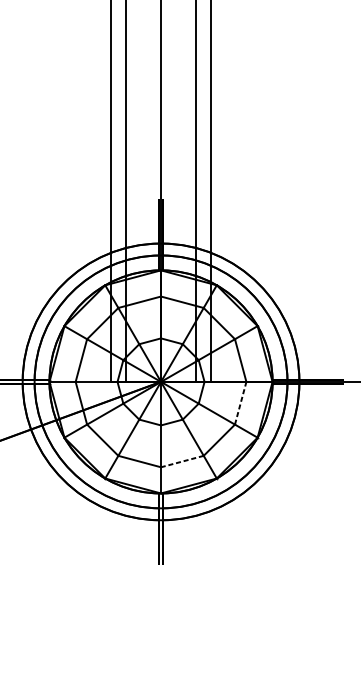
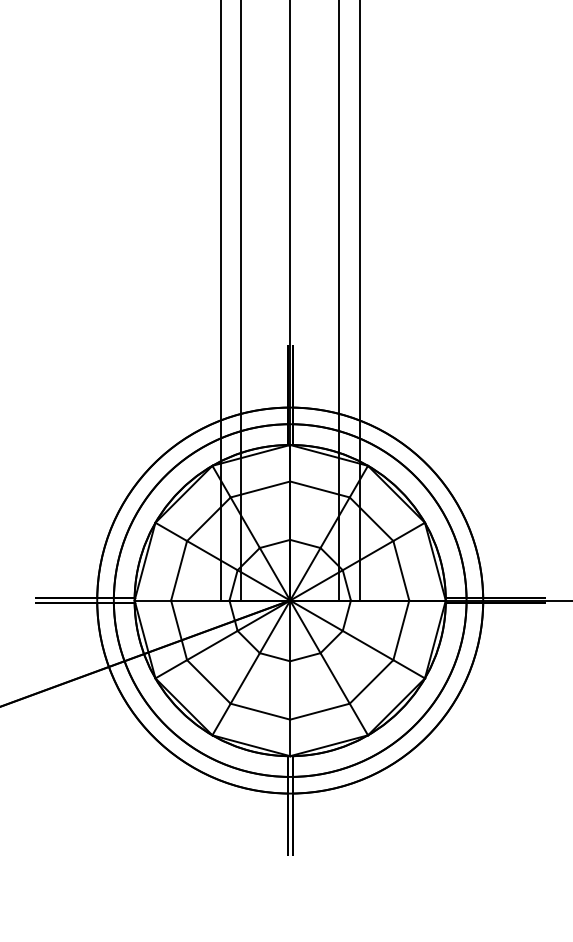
line: (240, 403) -> (401, 630), dashed -> solid
line: (182, 461) -> (319, 711), dashed -> solid

